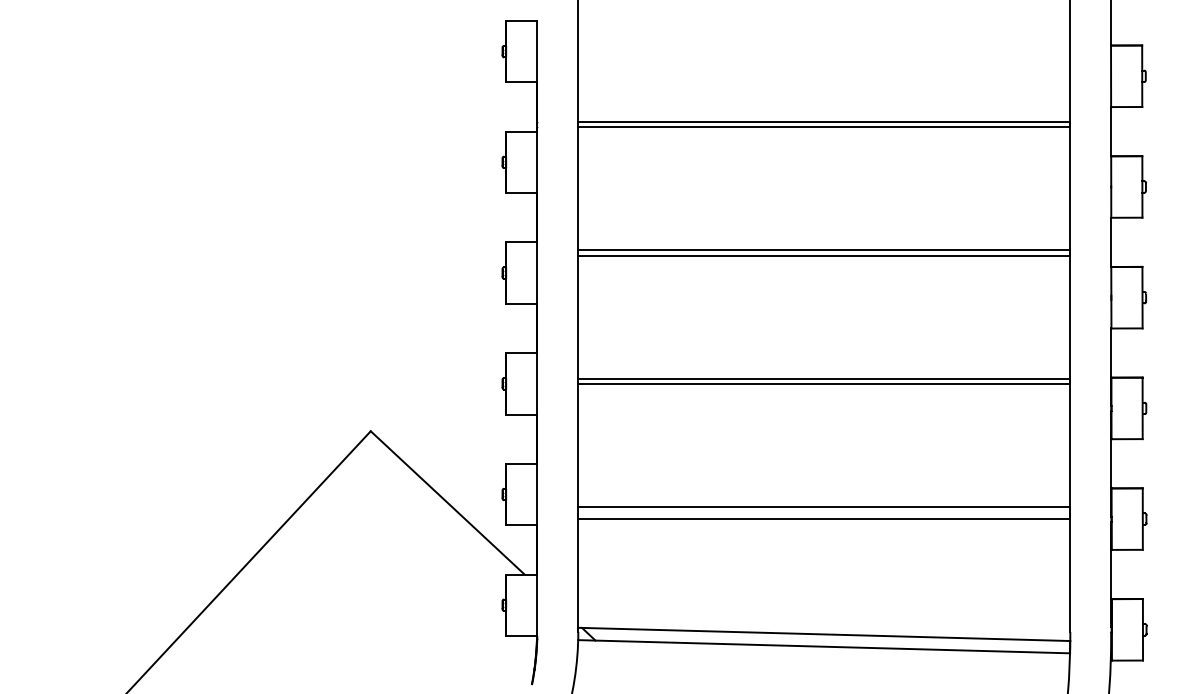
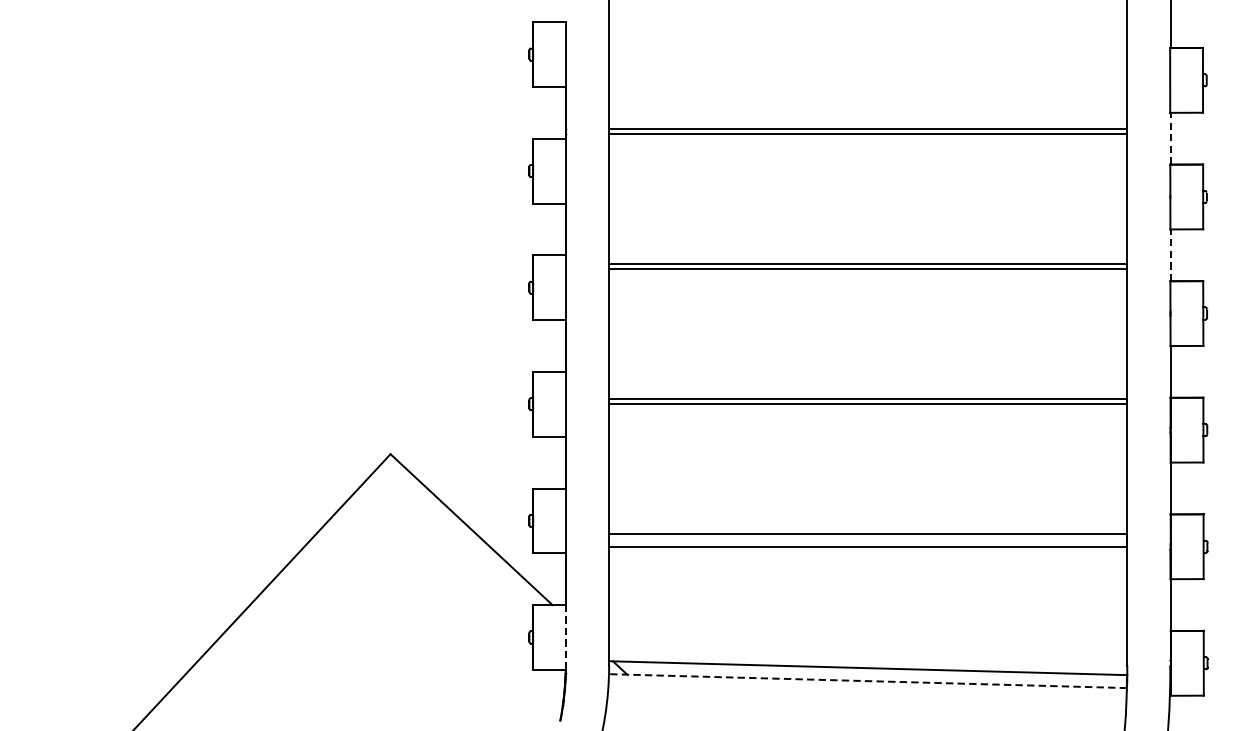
line: (1111, 131) -> (1170, 138), solid -> dashed
line: (1111, 242) -> (1170, 255), solid -> dashed
line: (537, 605) -> (566, 637), solid -> dashed
line: (823, 646) -> (867, 680), solid -> dashed

